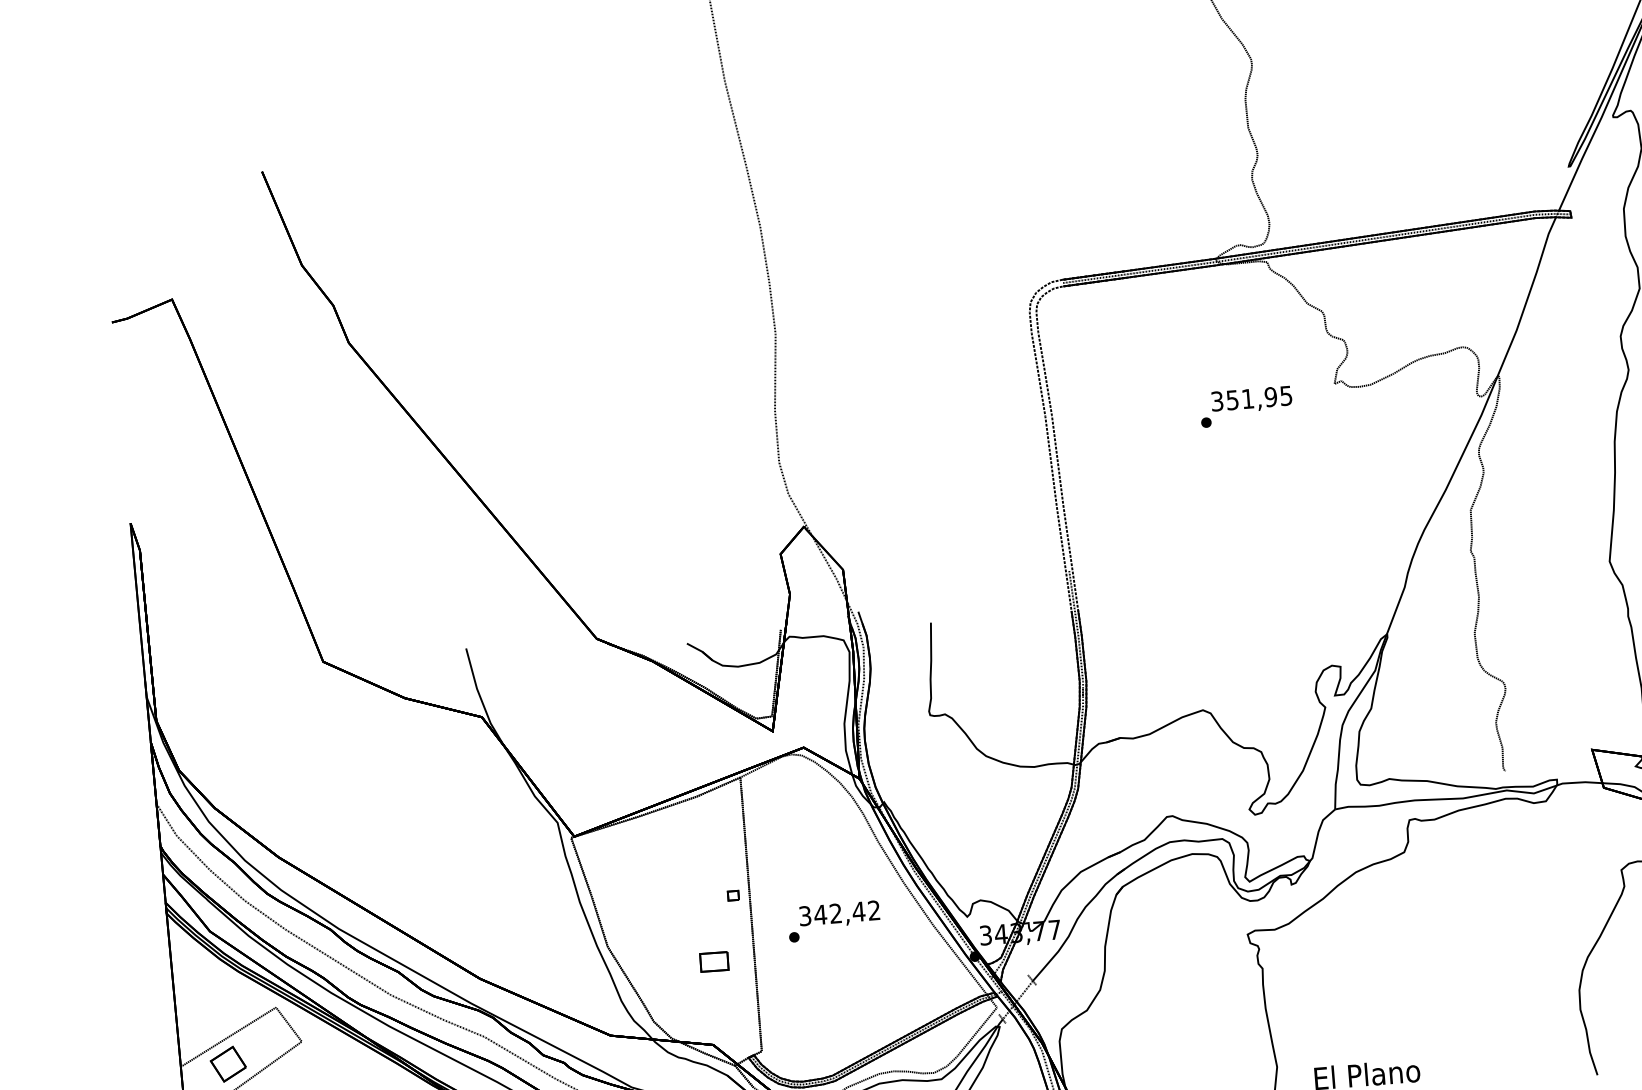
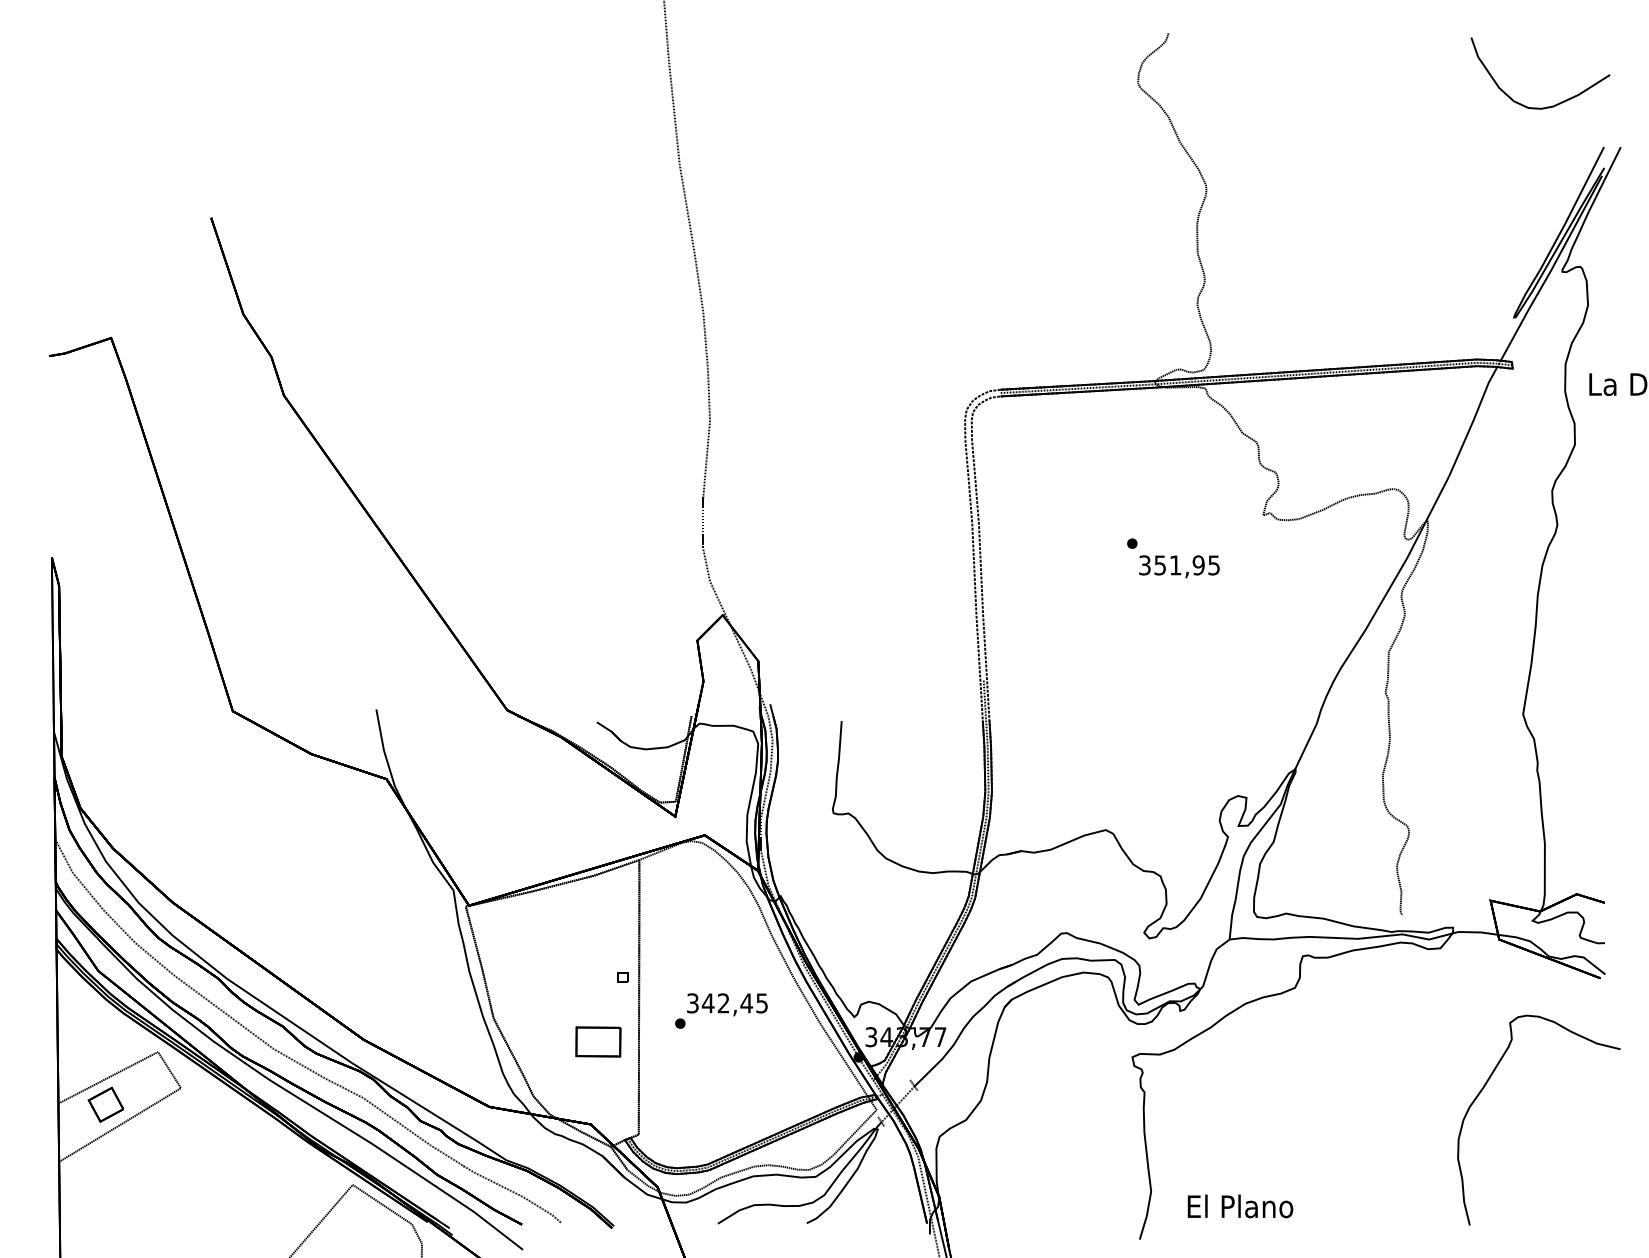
text: (1251, 399) -> (1179, 566), moved
text: (873, 910) -> (761, 1003), 342,42 -> 342,45
part: (714, 961) -> (598, 1041), size x1.6

